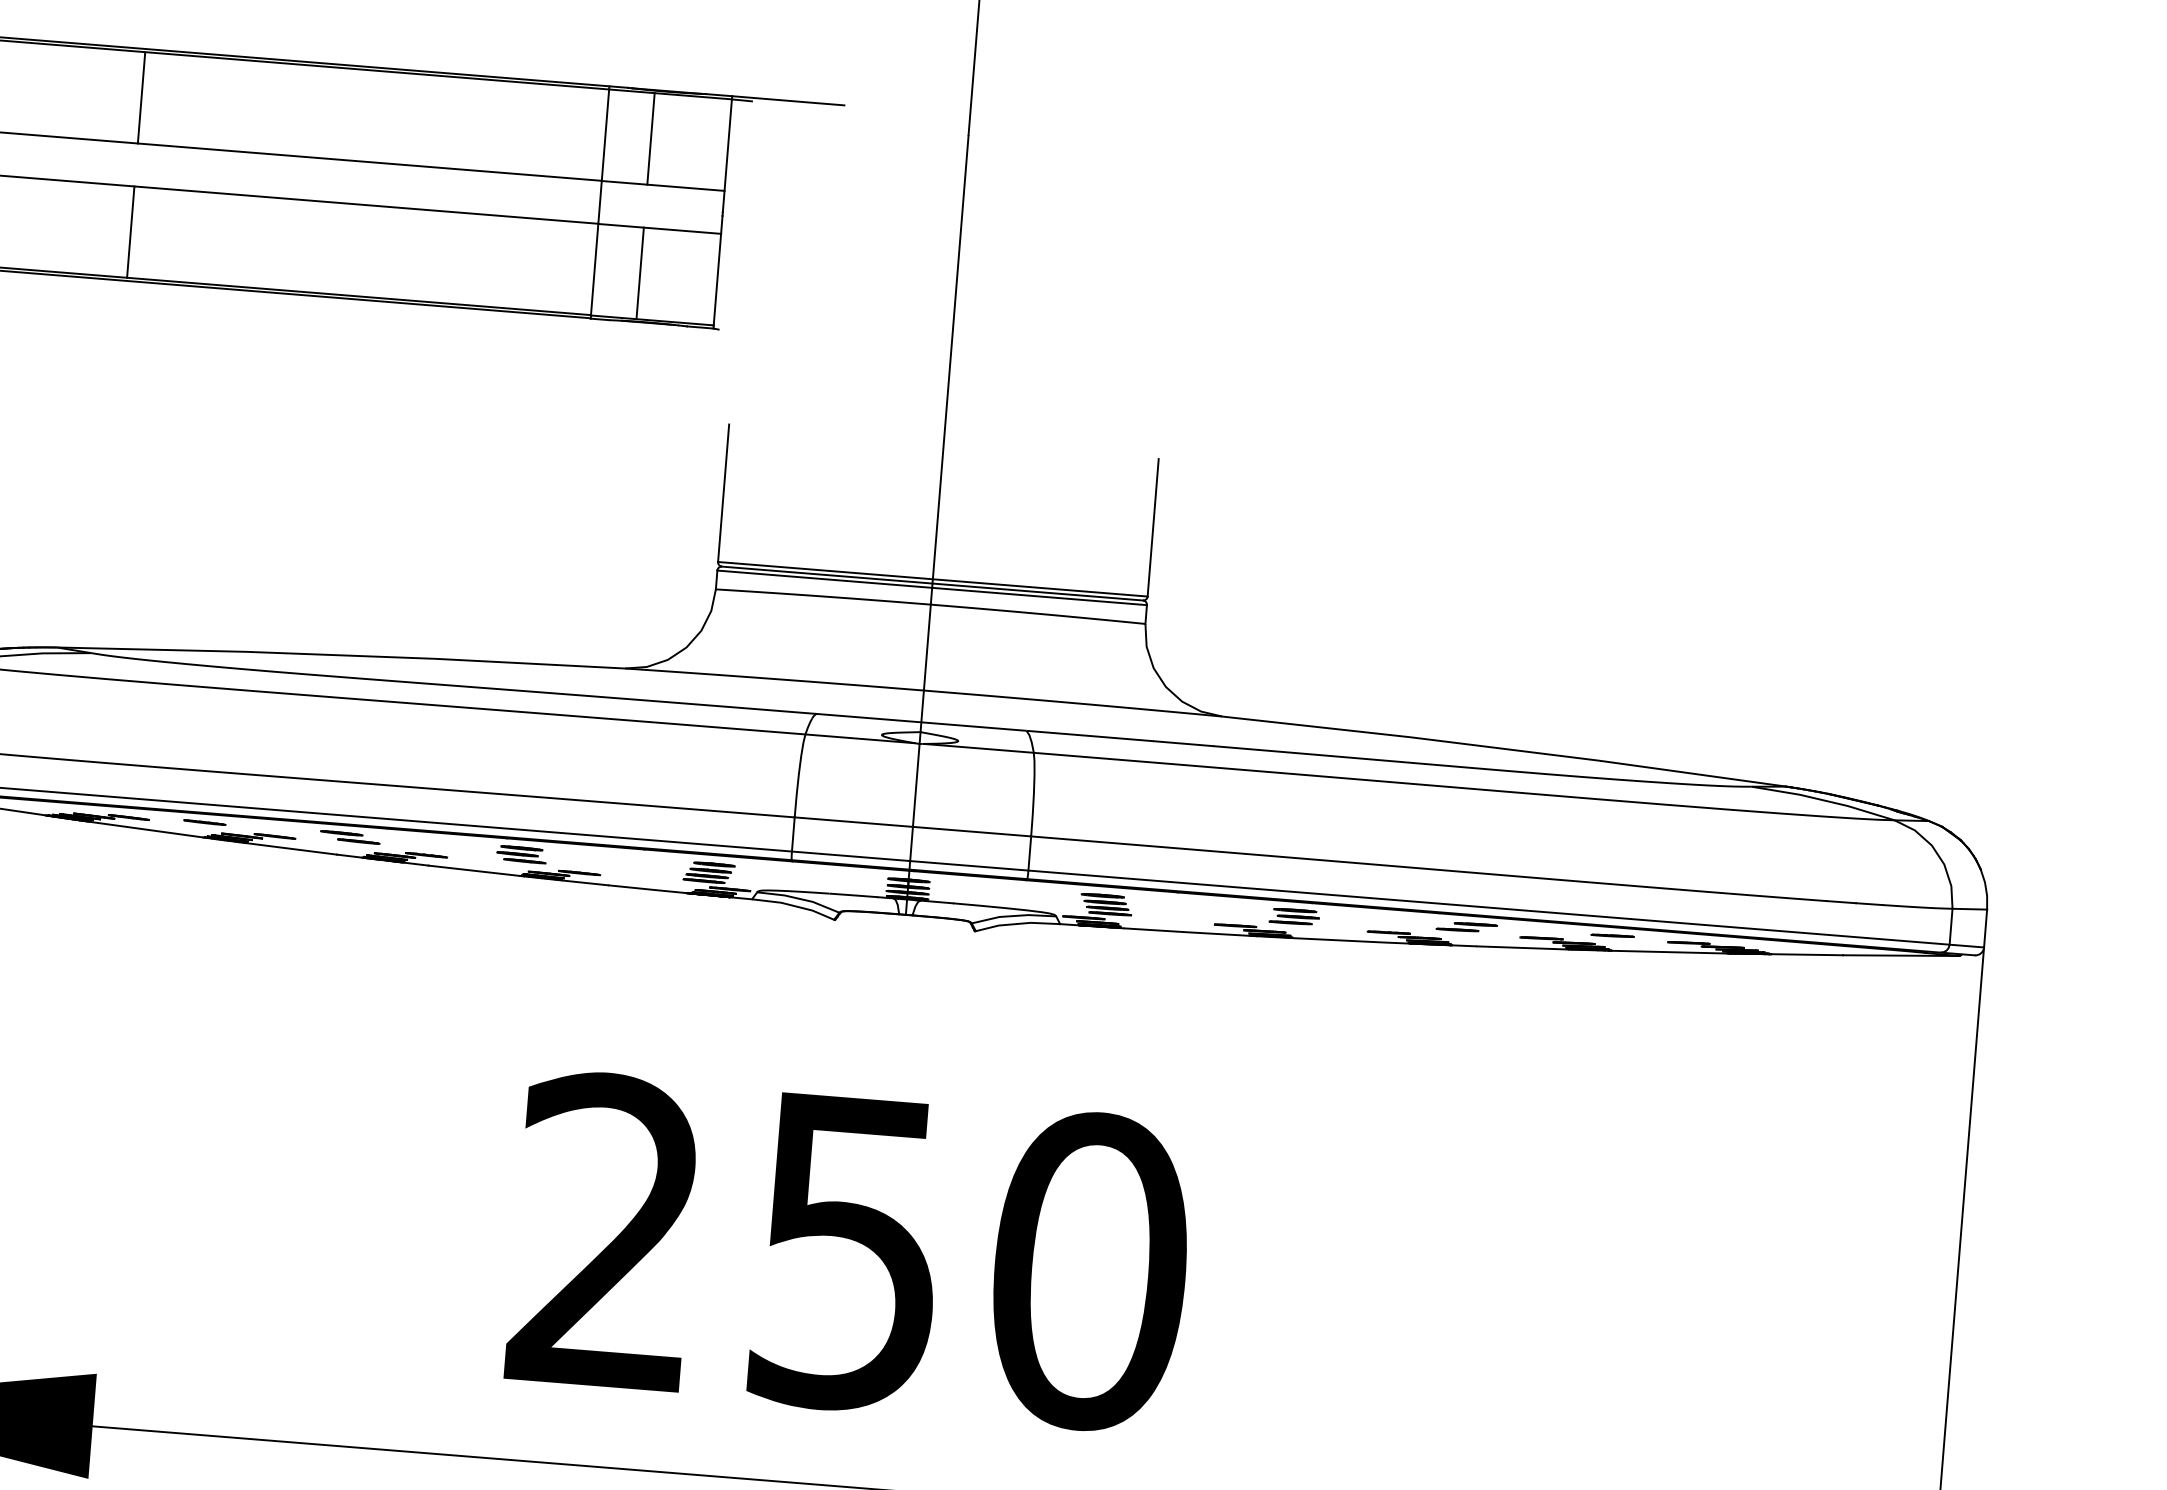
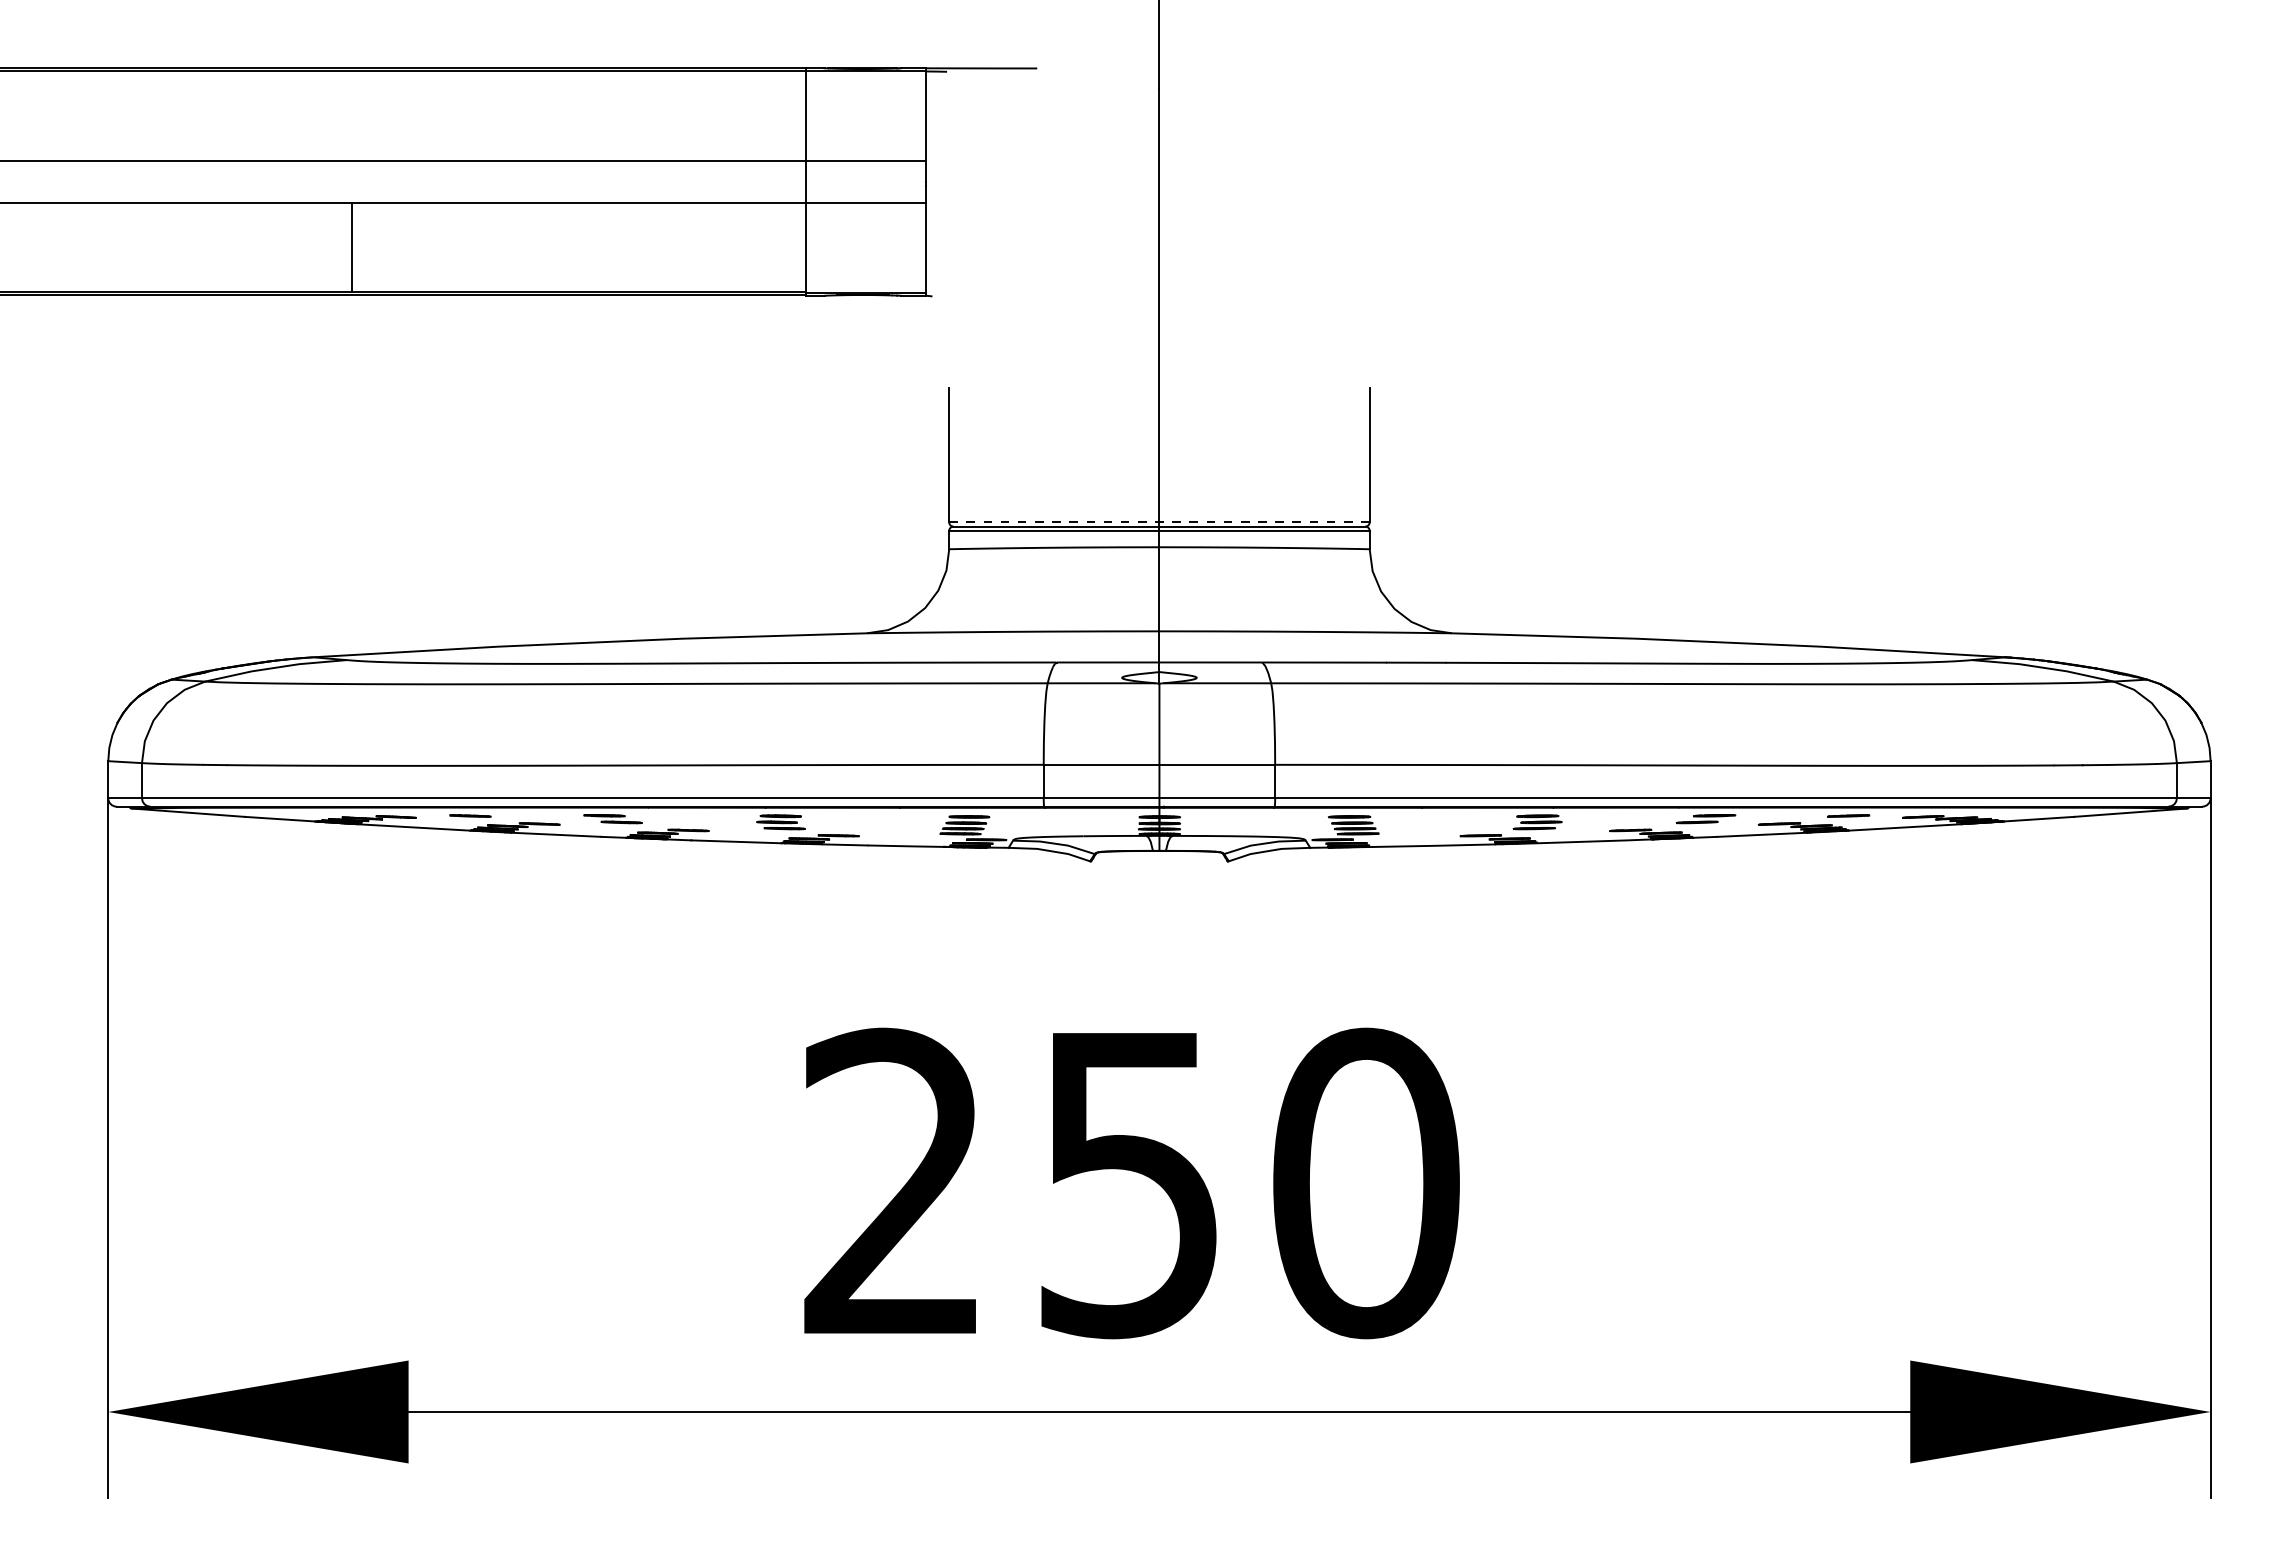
line: (141, 97) -> (352, 115), removed
line: (650, 139) -> (850, 116), removed
line: (639, 273) -> (850, 247), removed
line: (932, 579) -> (1159, 522), solid -> dashed

